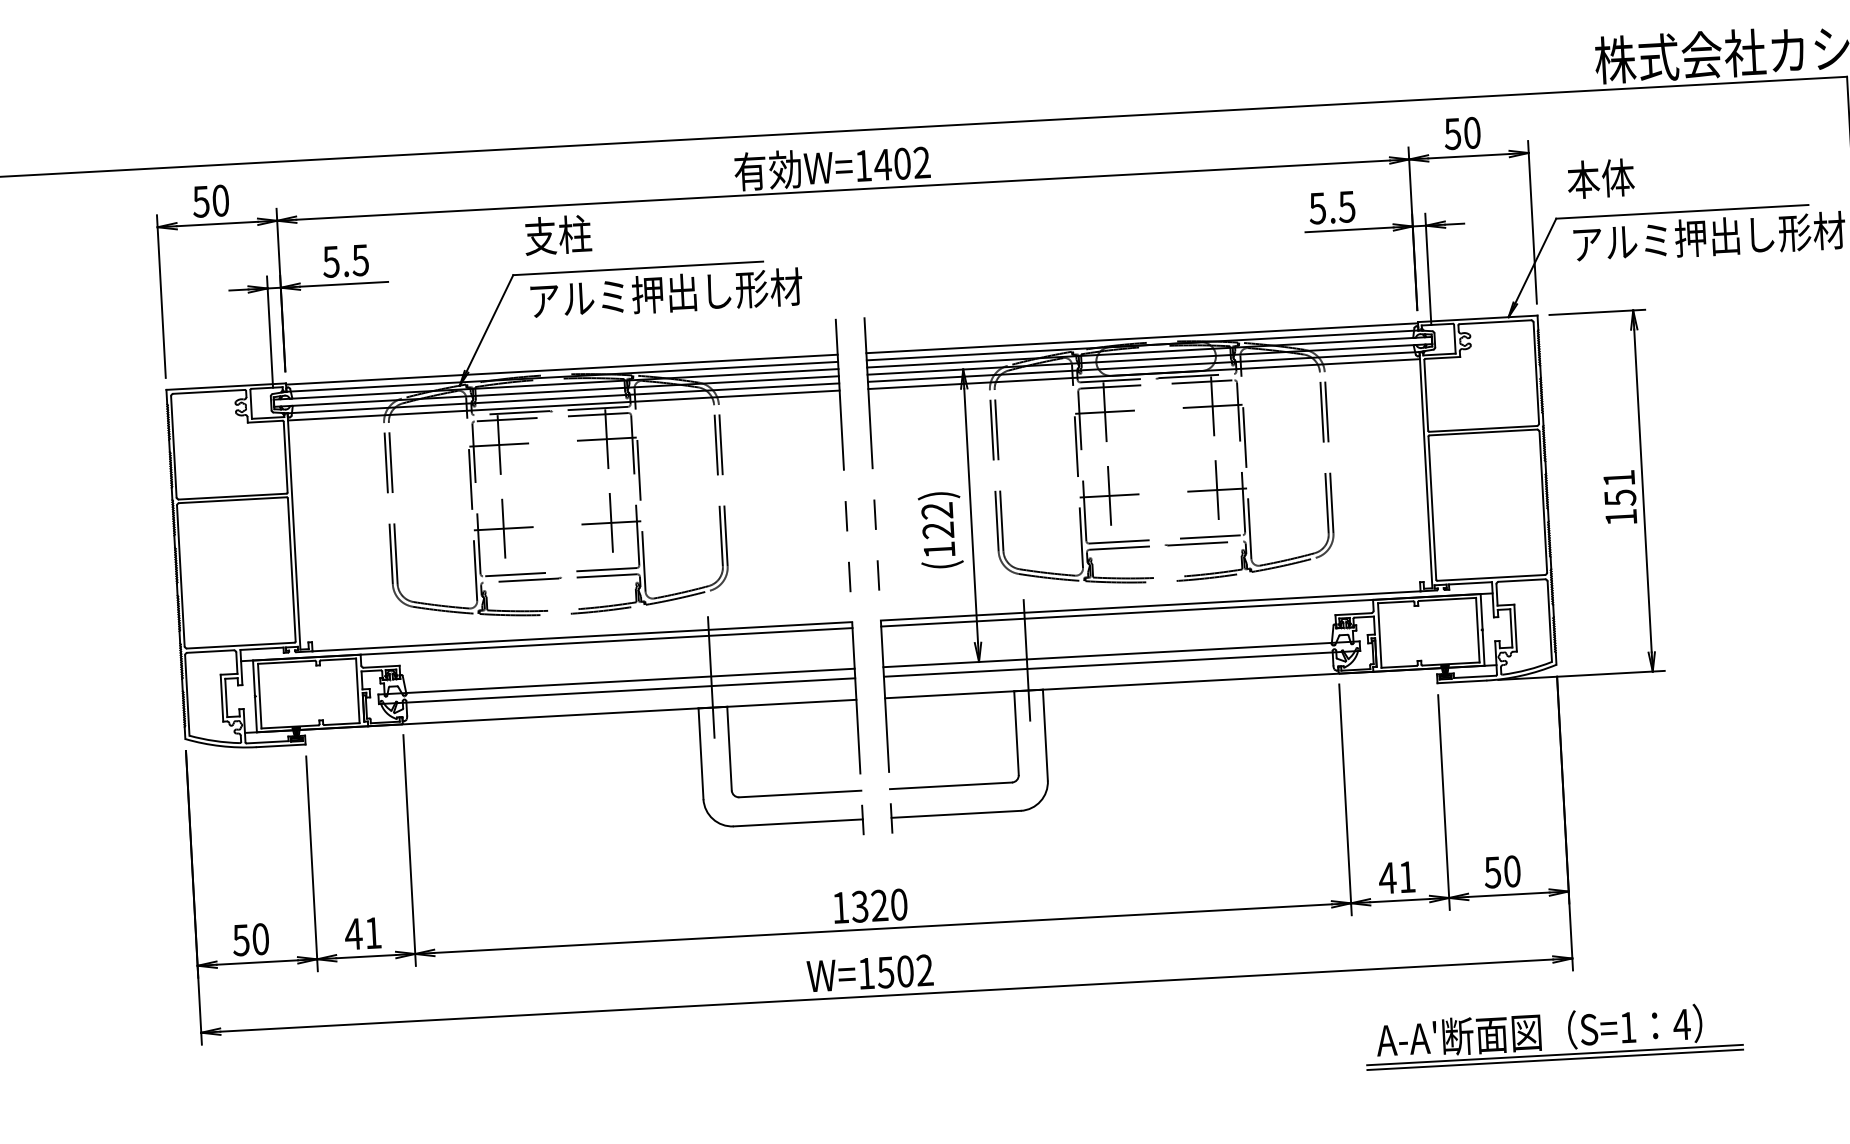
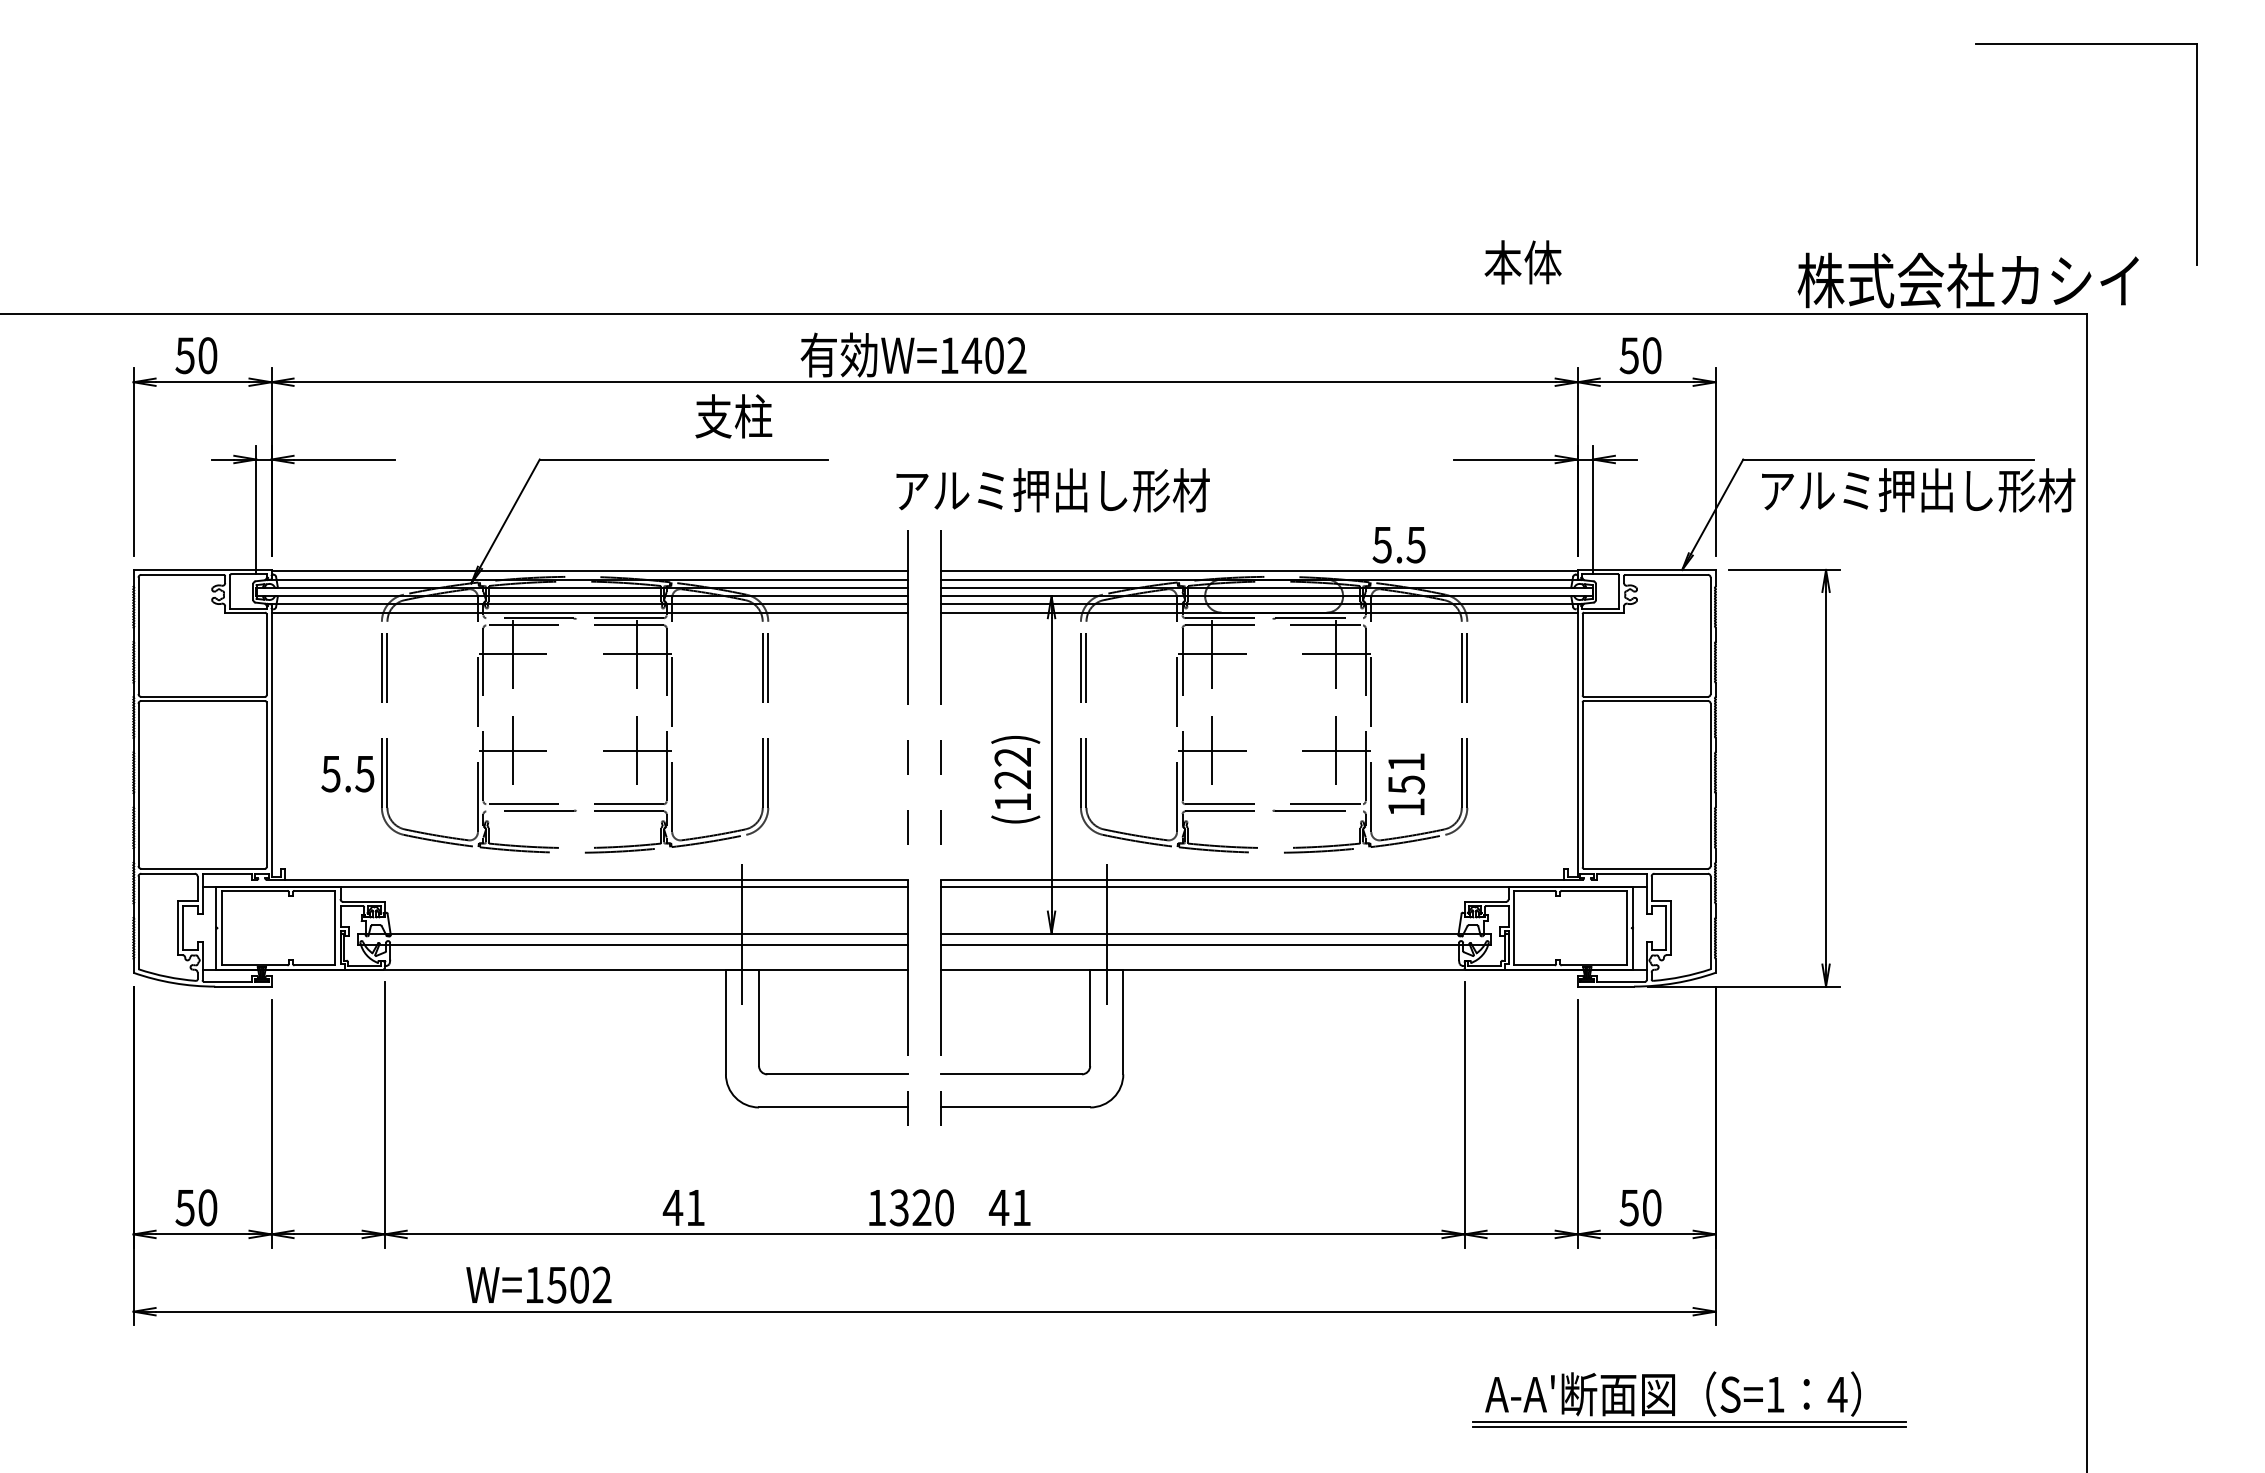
text: (1600, 178) -> (1522, 262), moved
text: (1331, 208) -> (1398, 545), moved
text: (557, 235) -> (733, 416), moved
text: (345, 261) -> (347, 774), moved
text: (666, 293) -> (1052, 490), moved
text: (1620, 496) -> (1406, 783), moved
text: (1396, 877) -> (1009, 1207), moved
text: (362, 933) -> (683, 1207), moved
text: (869, 972) -> (538, 1284), moved

